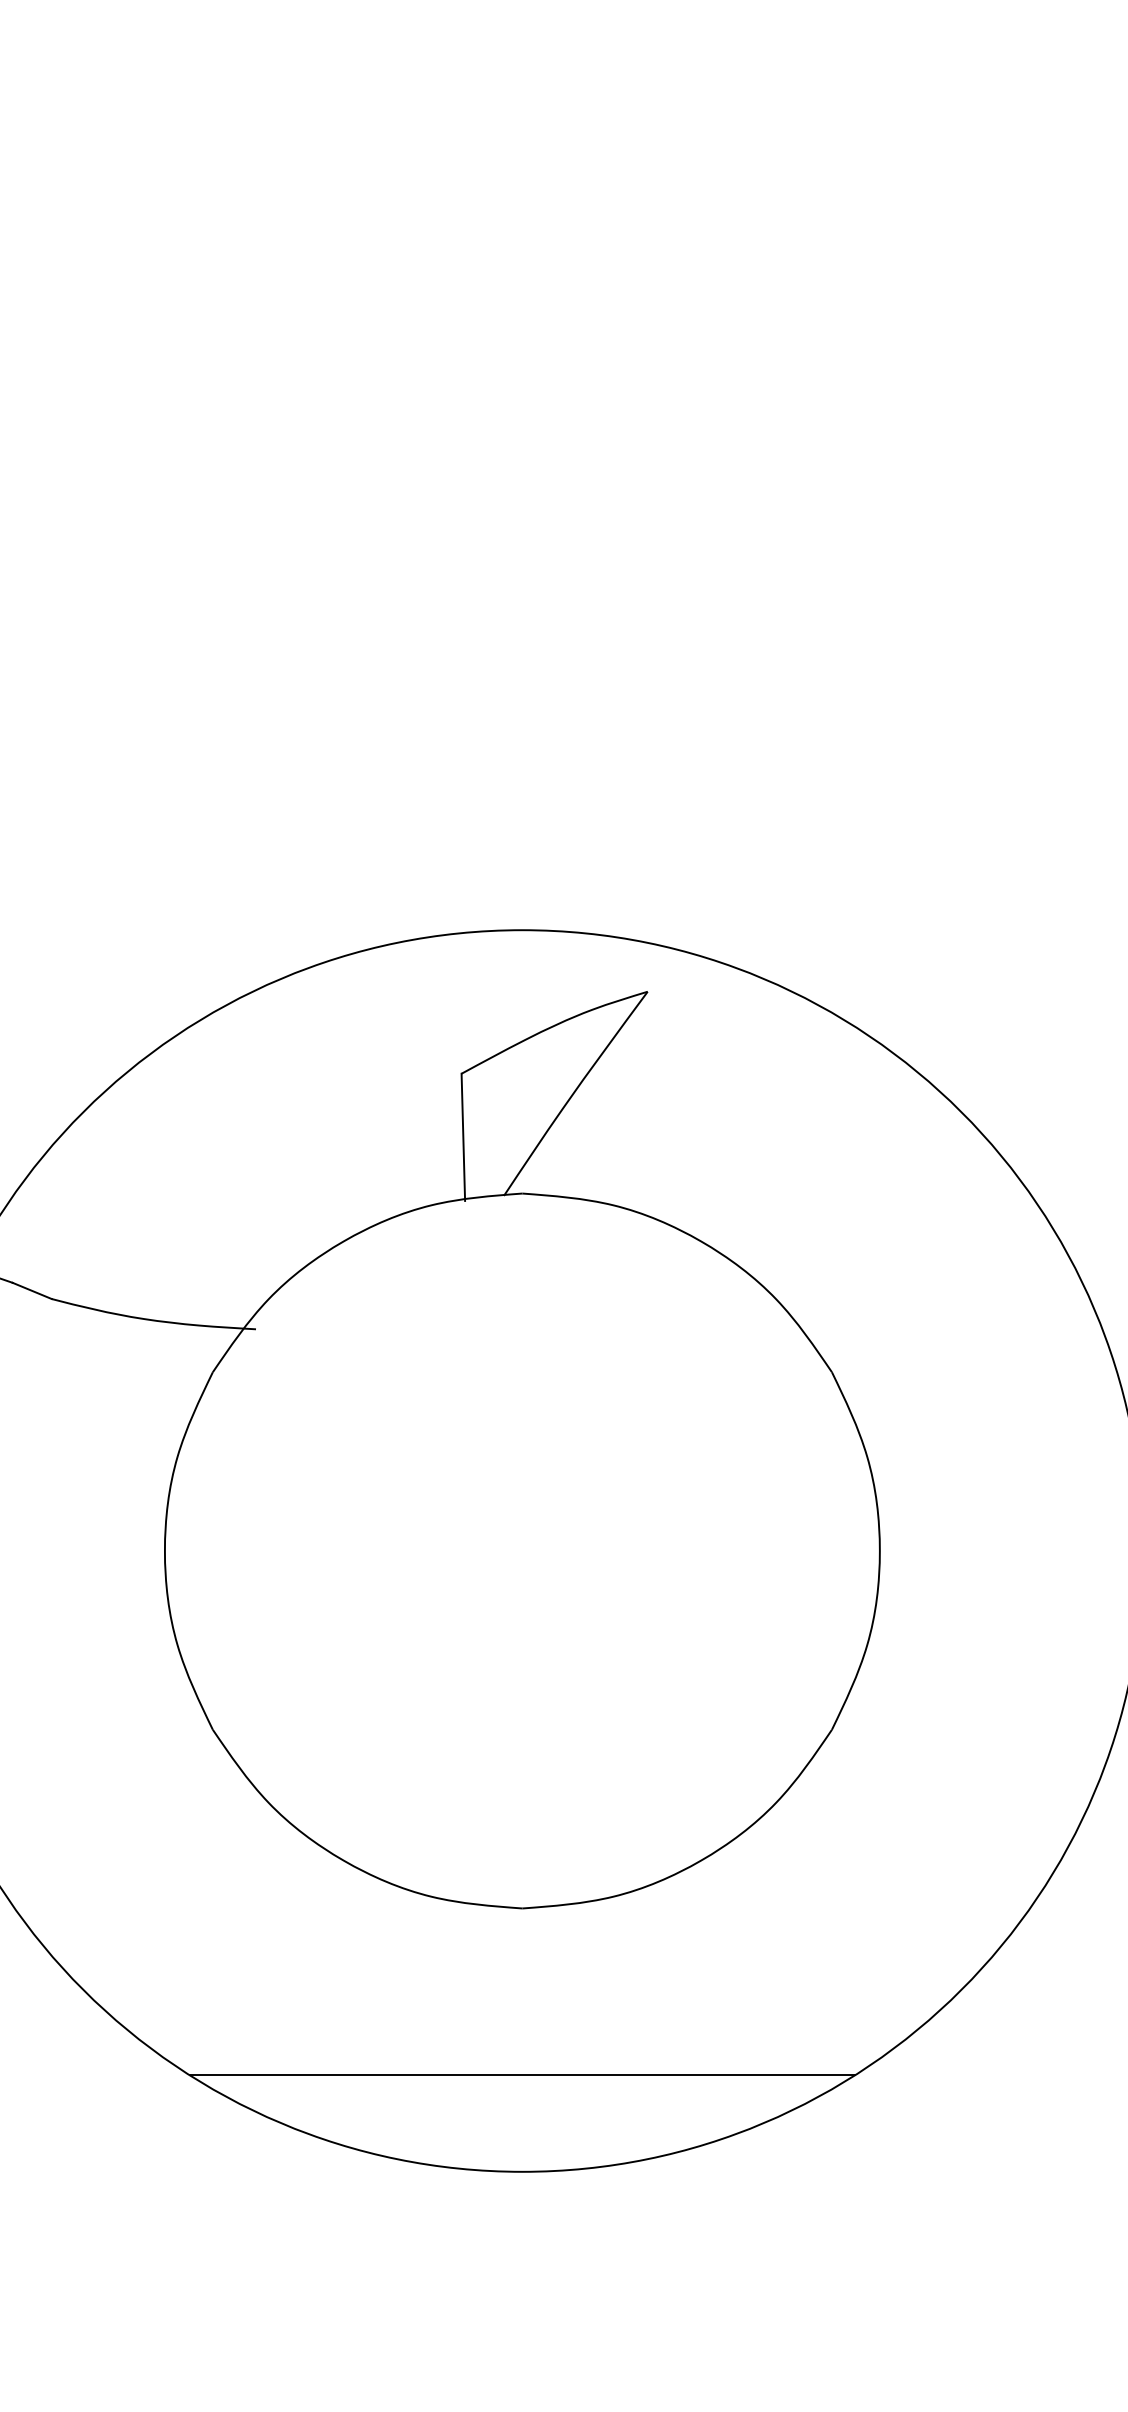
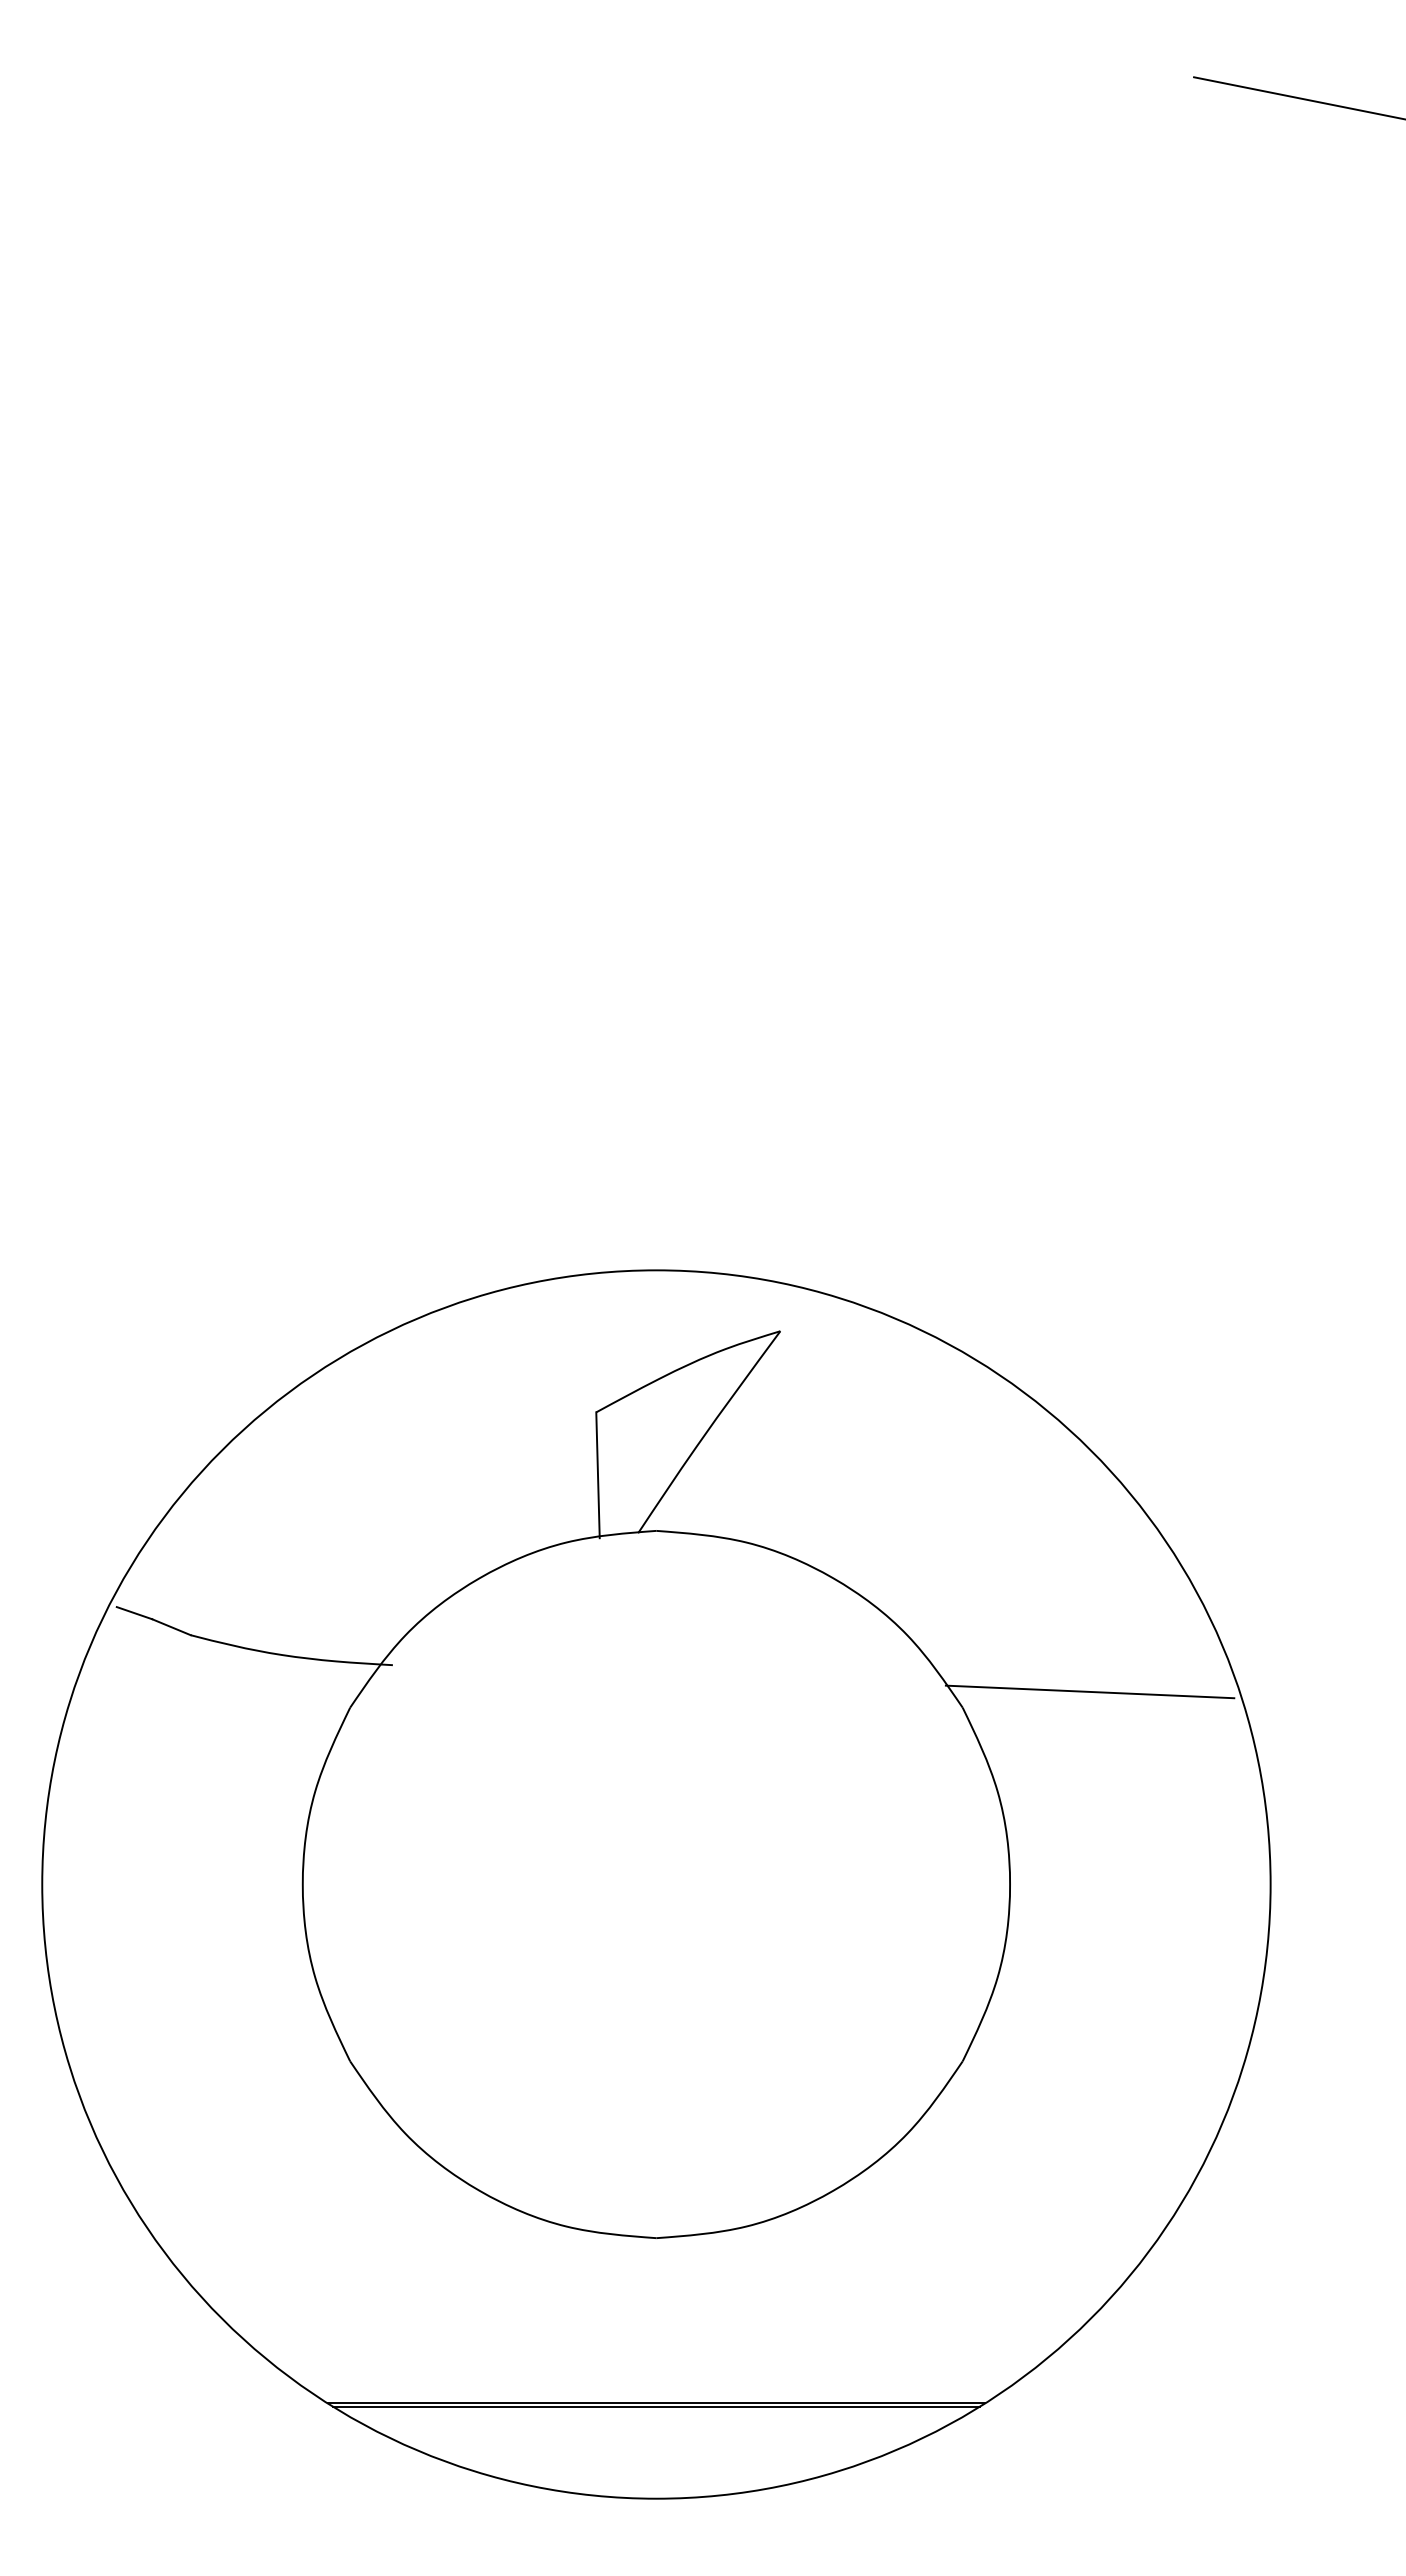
line: (960, 1355) -> (1089, 1691), added
line: (522, 2078) -> (656, 2406), added

